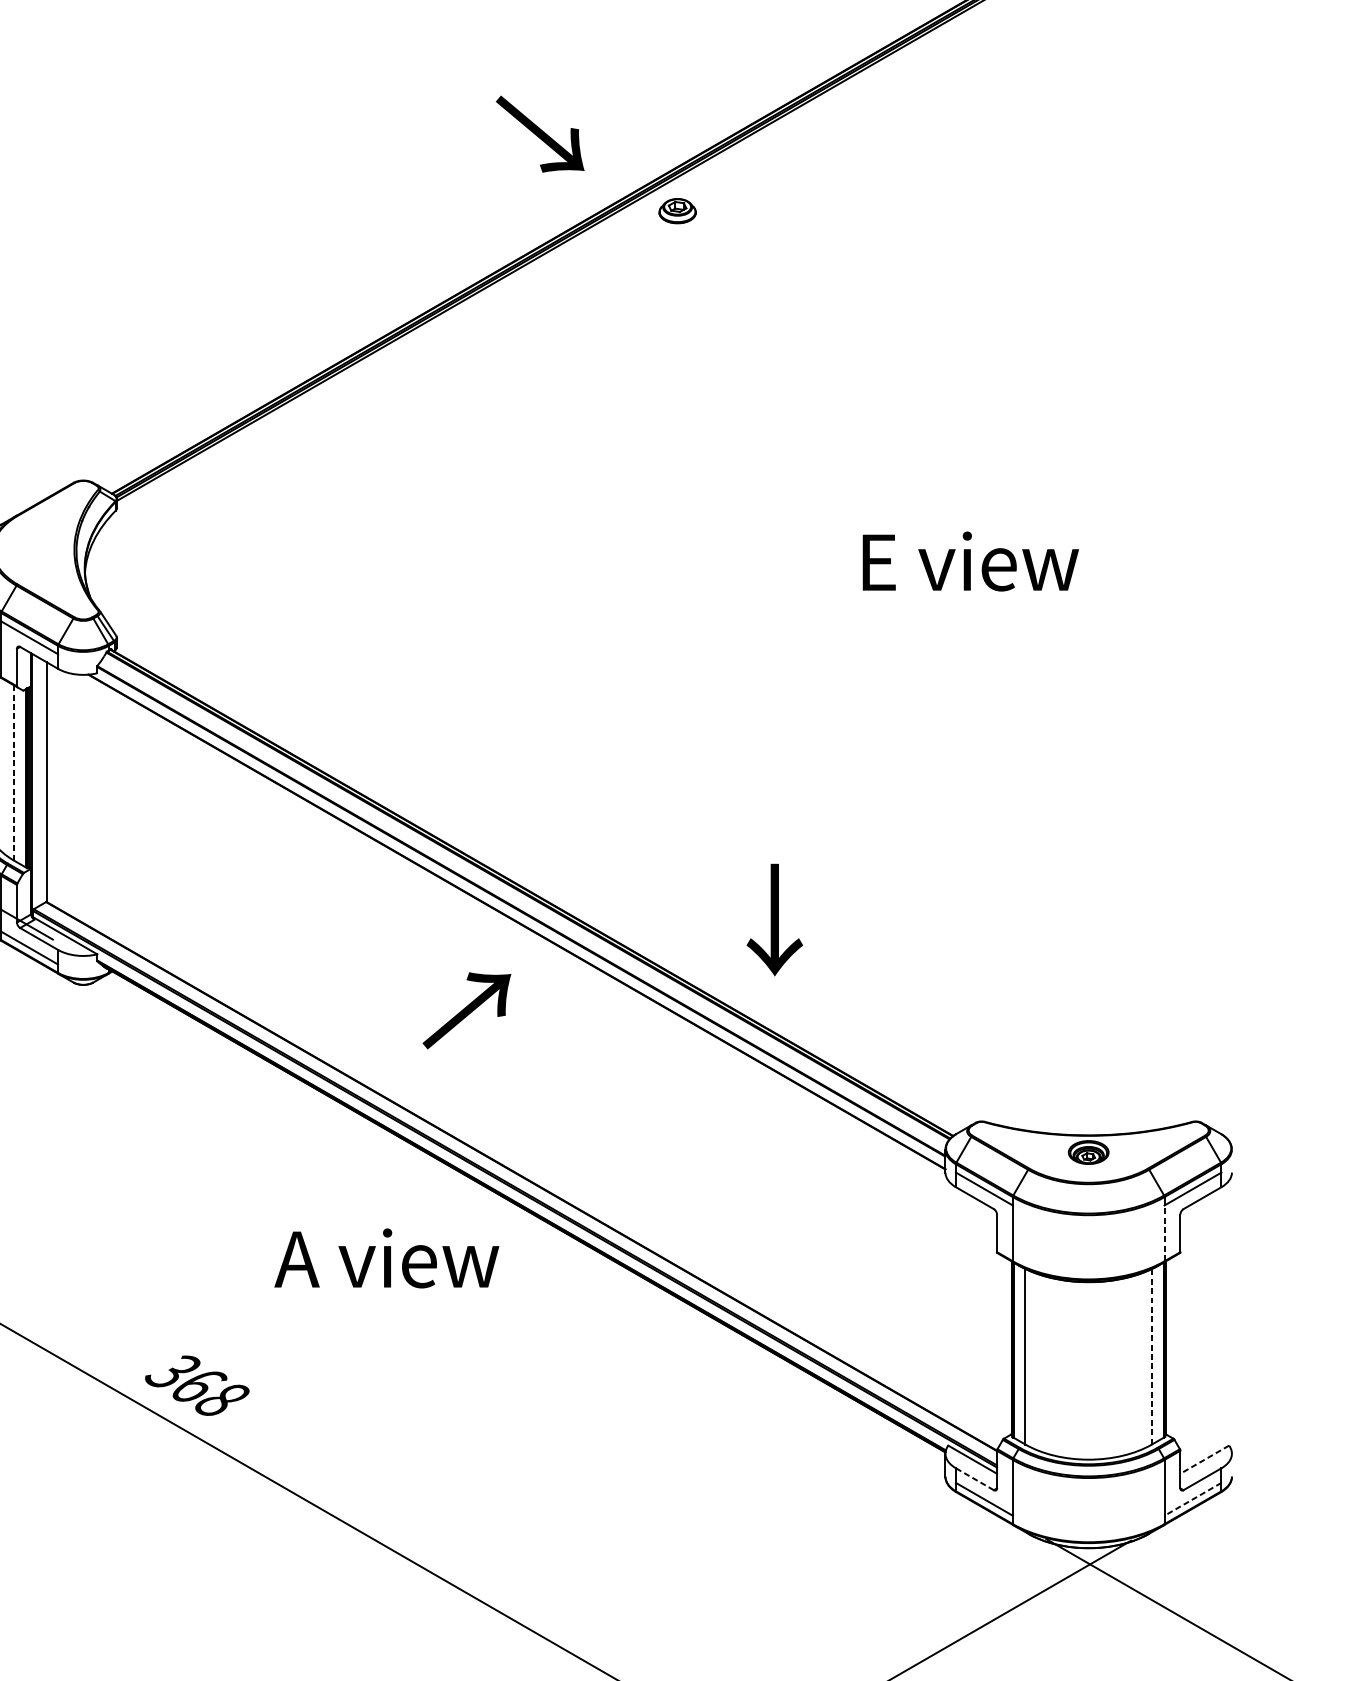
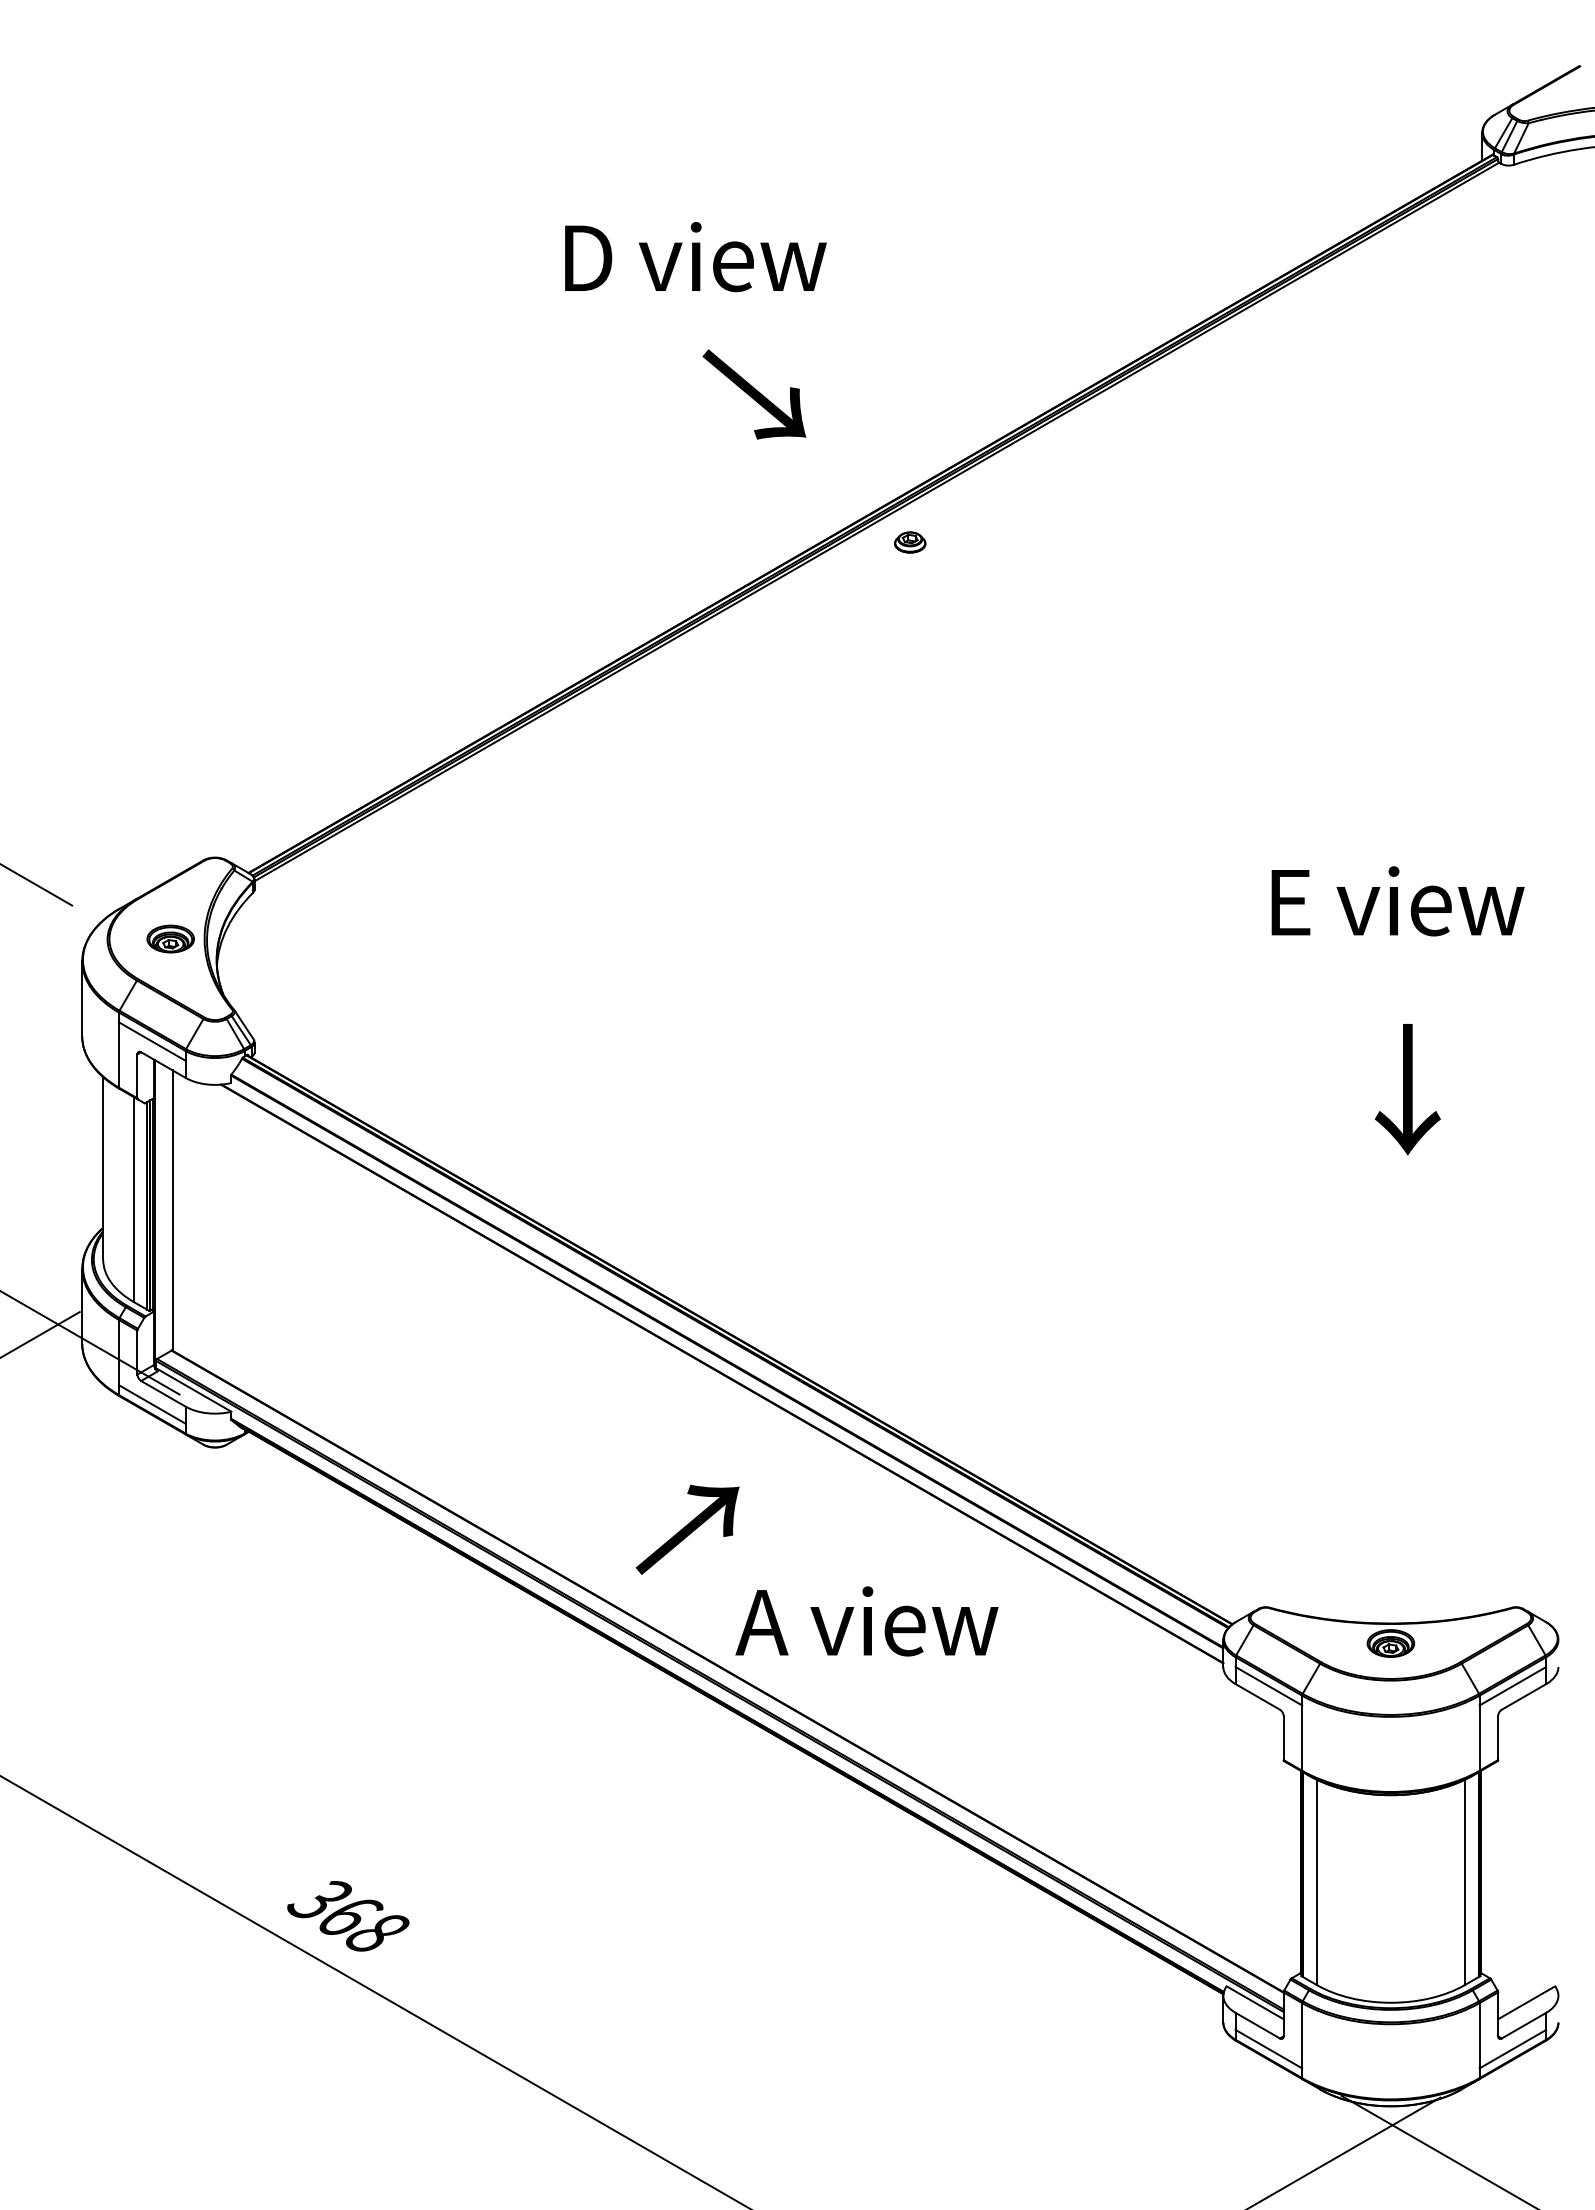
text: (540, 134) -> (754, 394), moved
part: (677, 211) -> (910, 542), size x0.71
part: (45, 549) -> (170, 938), added
text: (970, 561) -> (1397, 901), moved
line: (13, 772) -> (133, 1199), dashed -> solid
text: (774, 919) -> (1407, 1089), moved
text: (466, 1010) -> (687, 1529), moved
line: (1164, 1233) -> (1479, 1738), dashed -> solid
text: (386, 1258) -> (866, 1621), moved
line: (1151, 1356) -> (1464, 1882), dashed -> solid
line: (1204, 1459) -> (1526, 2002), dashed -> solid
line: (974, 1479) -> (1257, 2025), dashed -> solid
line: (1192, 1499) -> (1512, 2049), dashed -> solid

